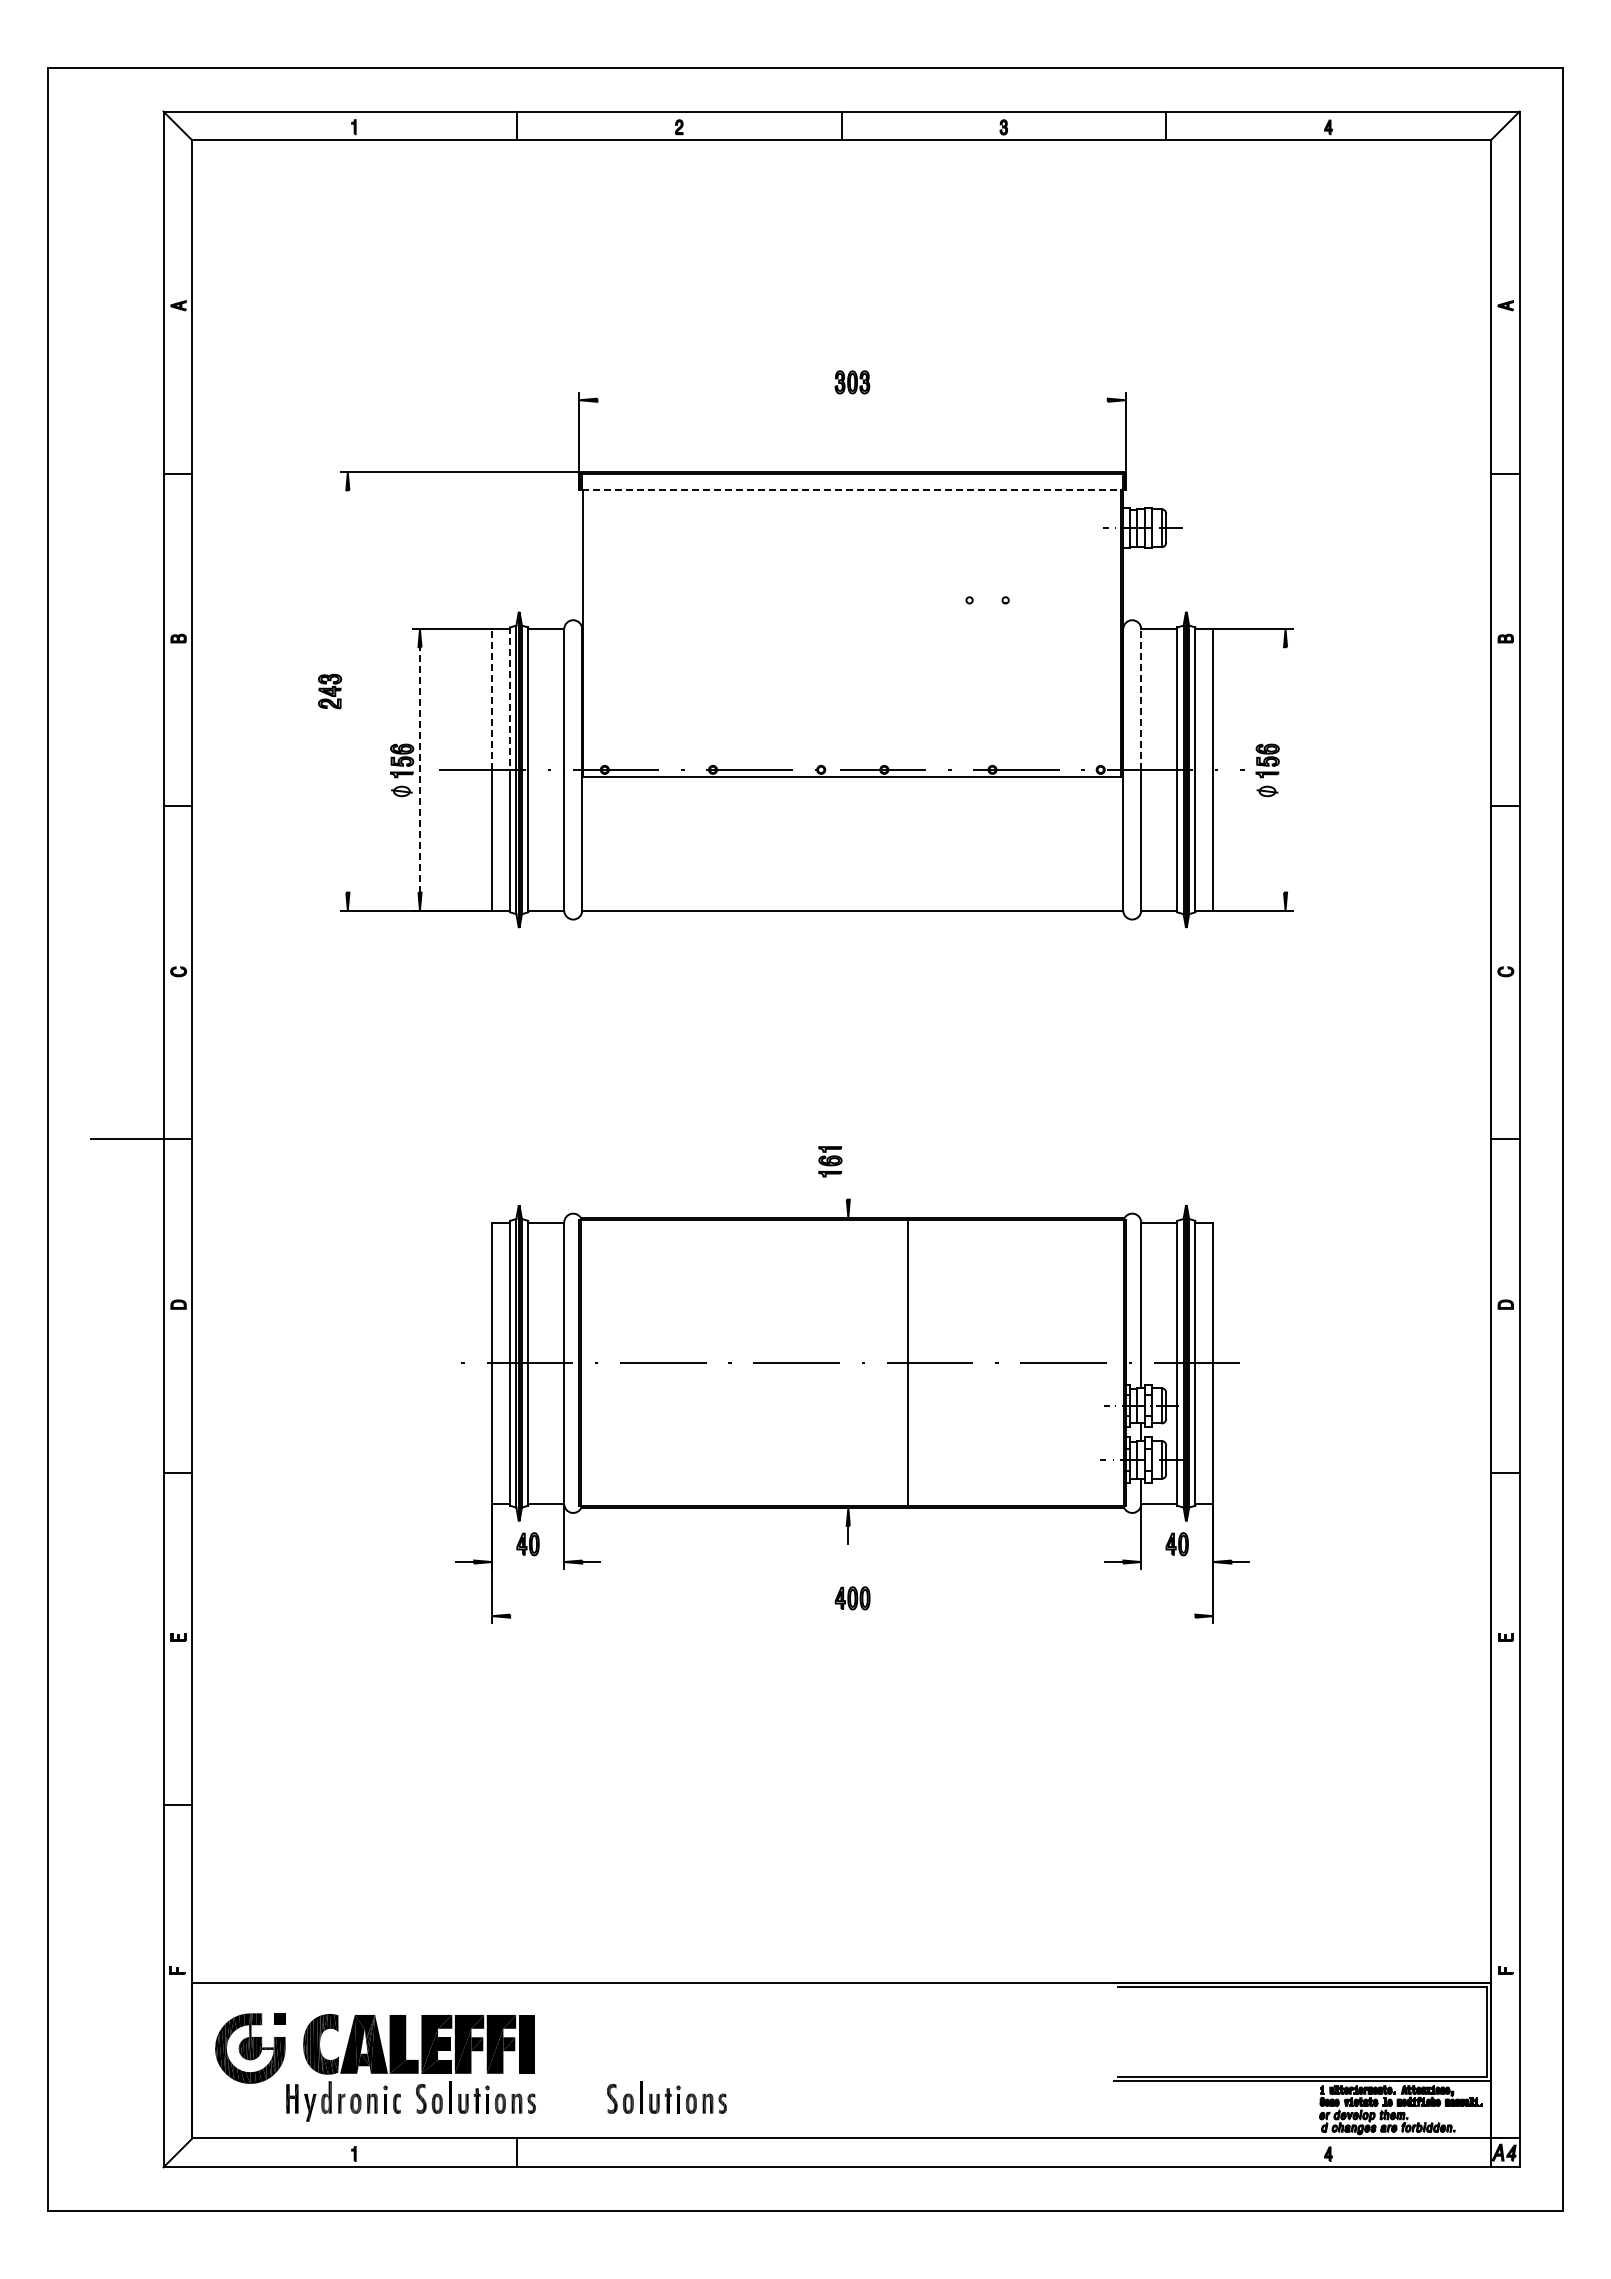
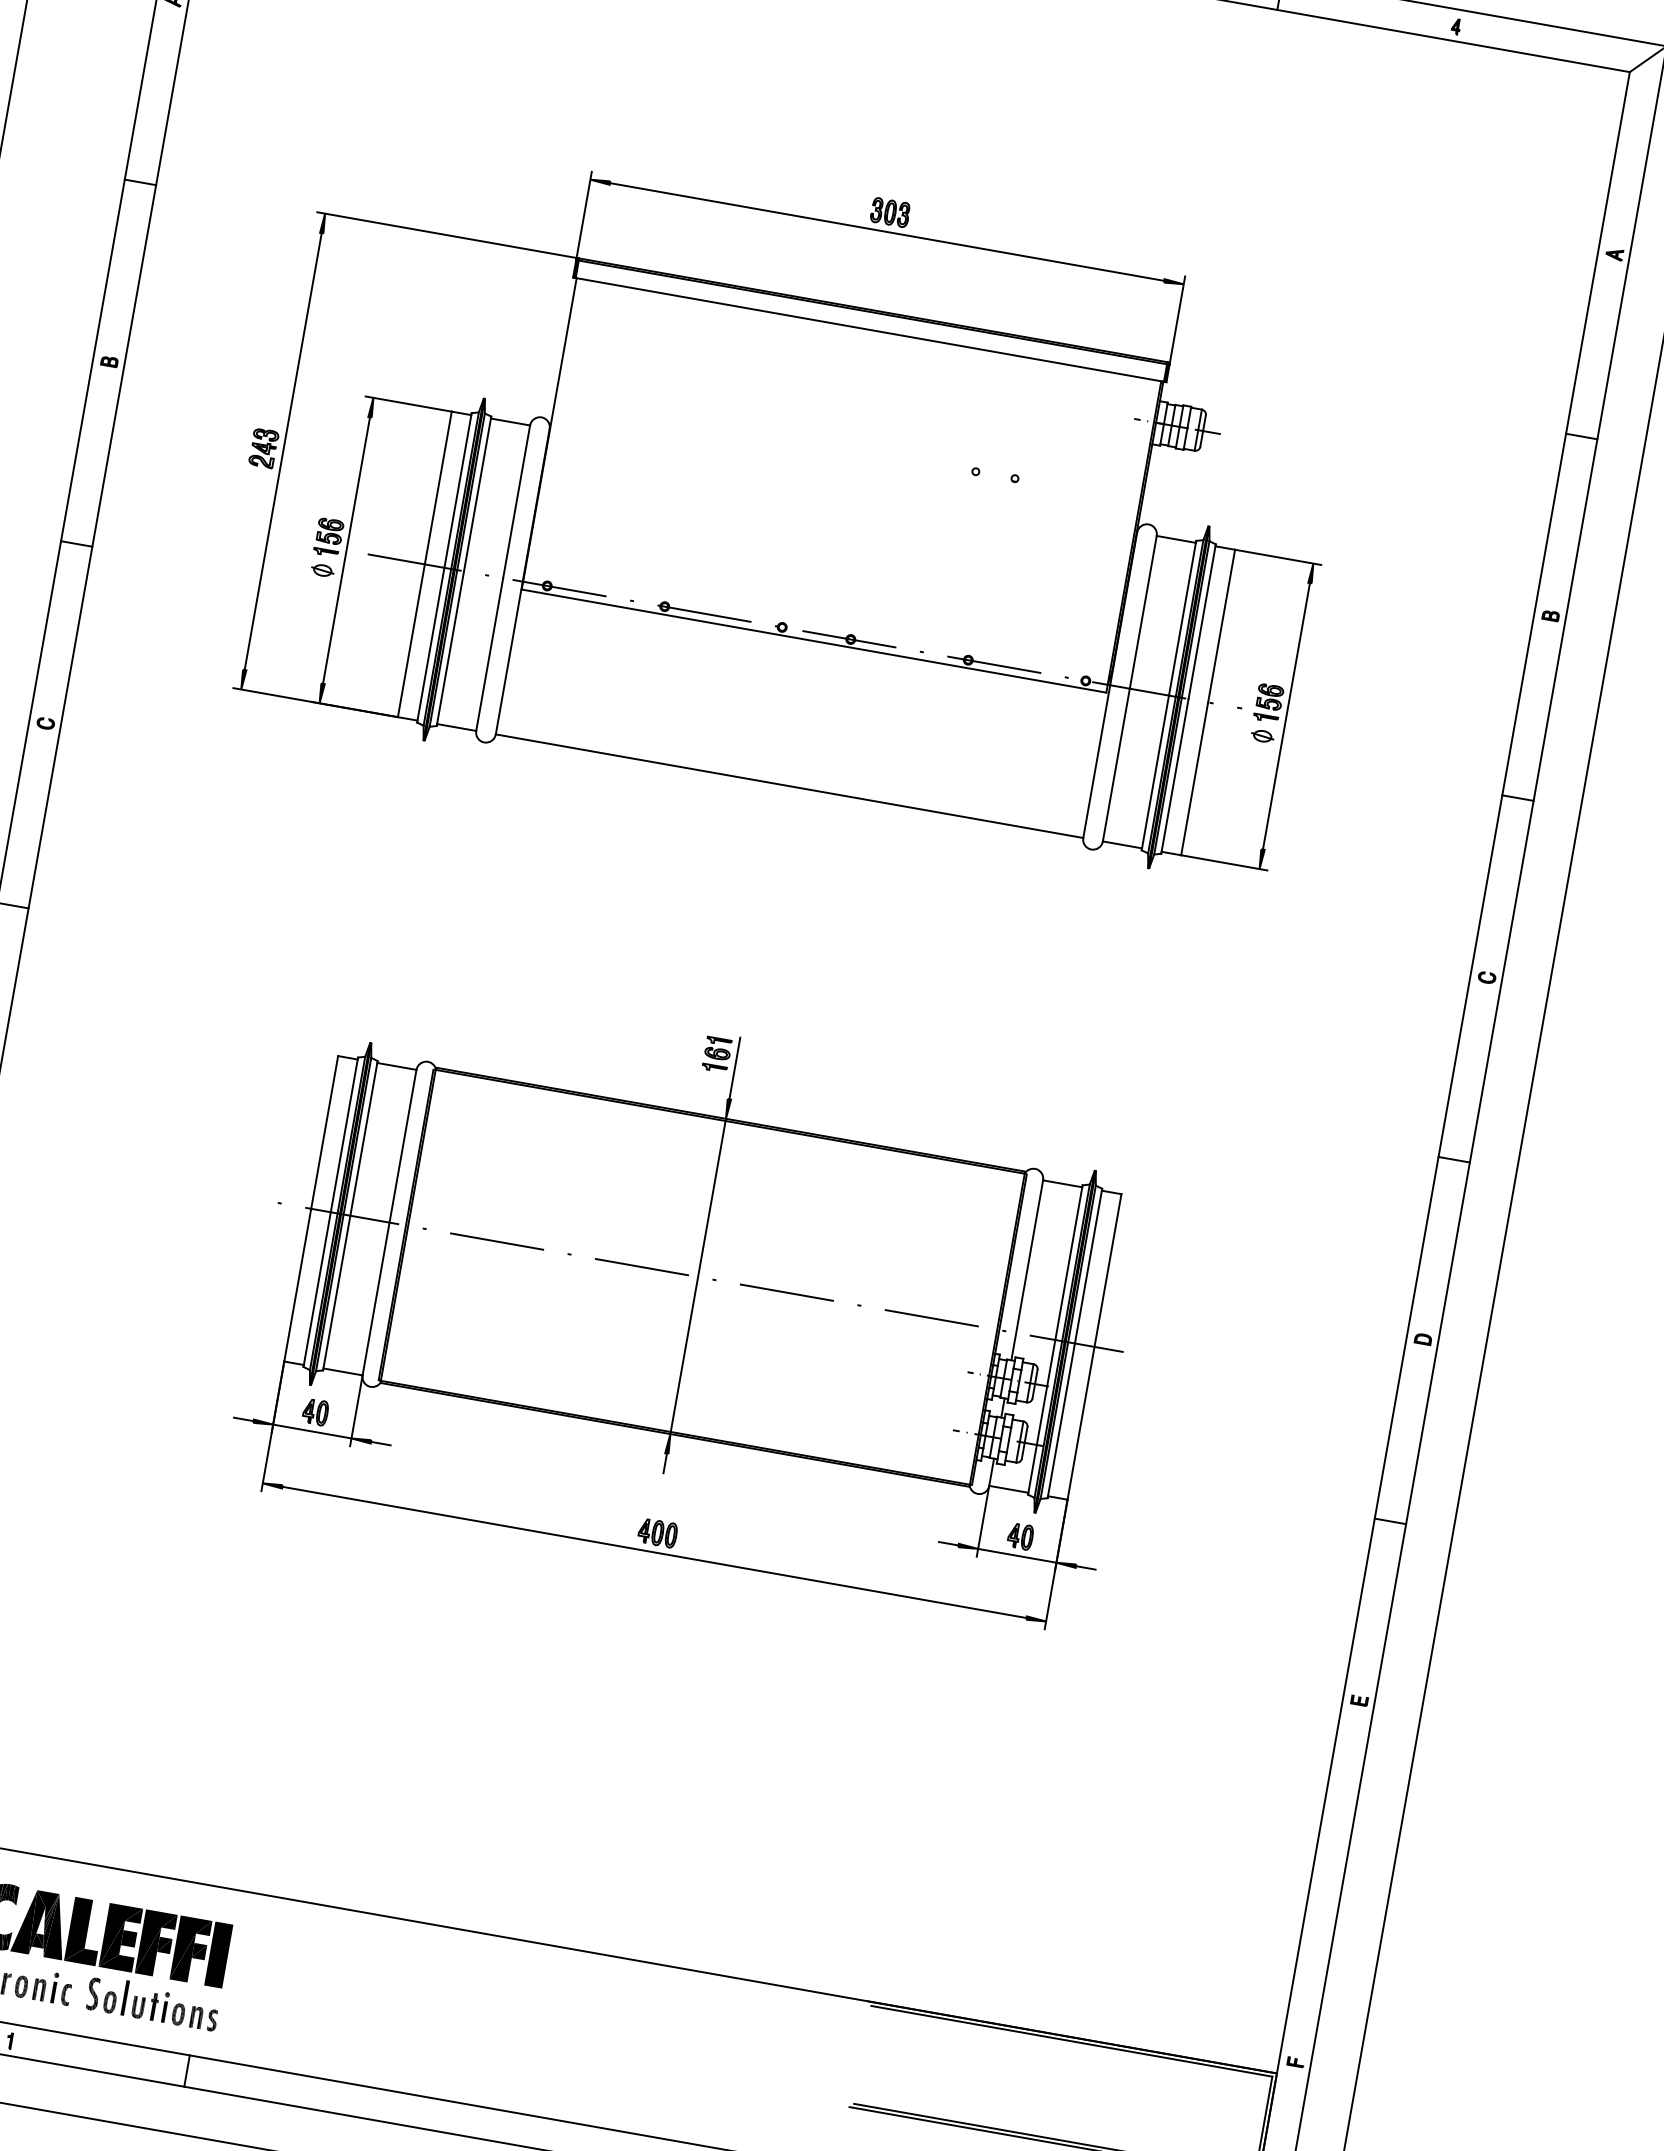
line: (852, 400) -> (886, 232), added
line: (852, 490) -> (869, 329), dashed -> solid
line: (347, 691) -> (282, 451), added
line: (492, 699) -> (438, 488), dashed -> solid
line: (510, 699) -> (458, 491), dashed -> solid
line: (1141, 699) -> (1143, 612), dashed -> solid
line: (419, 769) -> (346, 550), dashed -> solid
line: (1285, 769) -> (1286, 715), added
line: (848, 1170) -> (735, 1067), added
line: (908, 1362) -> (698, 1276), moved
line: (528, 1562) -> (312, 1432), added
line: (1177, 1562) -> (1017, 1556), added
line: (852, 1616) -> (654, 1552), added
part: (666, 2097) -> (360, 2039), removed

